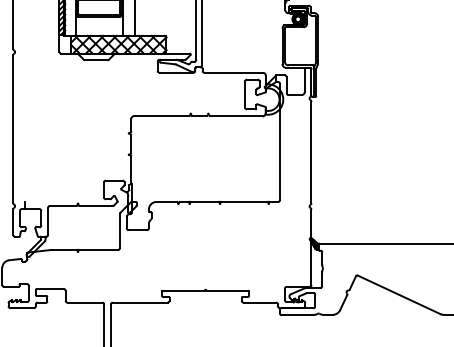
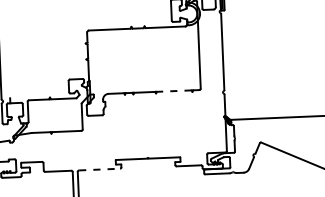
line: (243, 201) -> (173, 90), solid -> dashed
line: (140, 302) -> (99, 169), solid -> dashed

